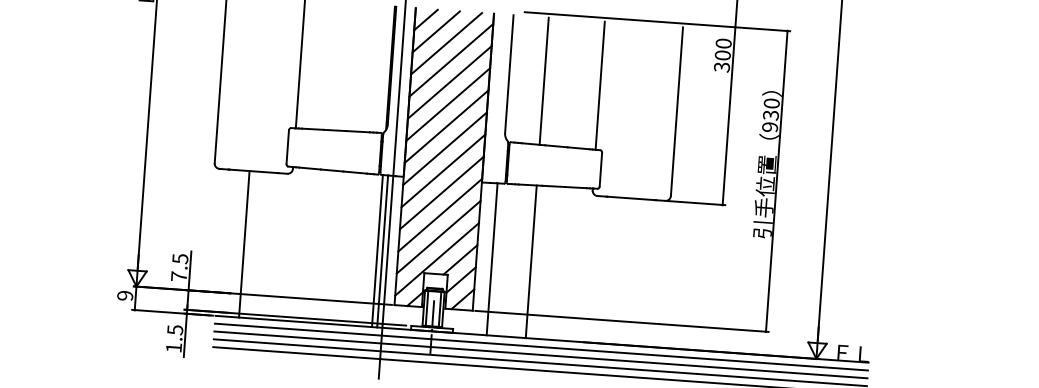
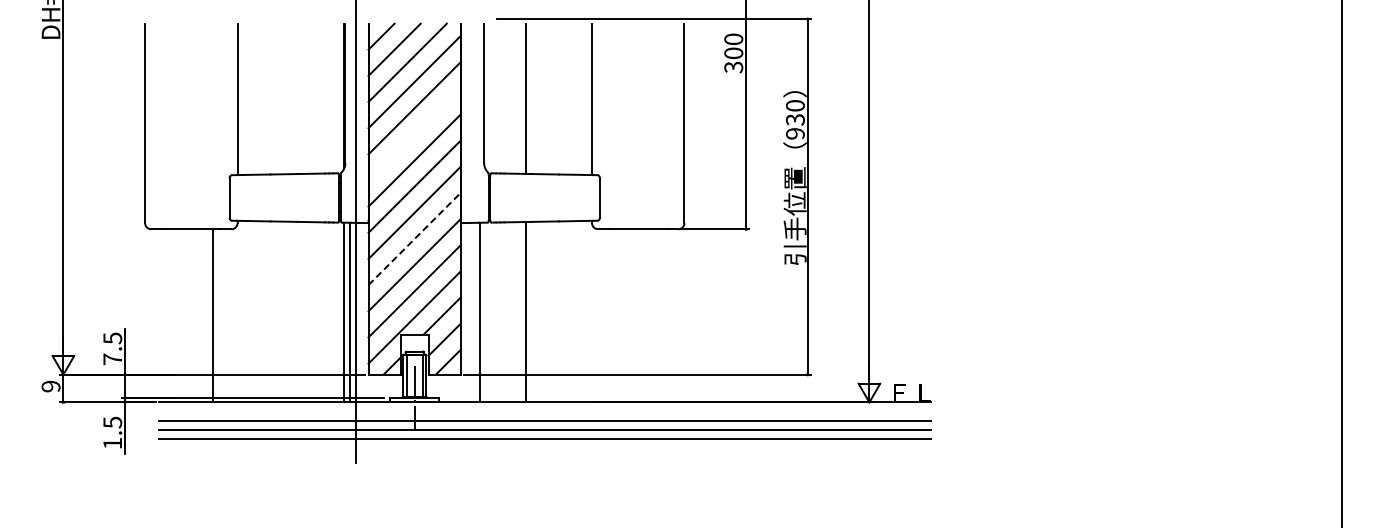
line: (447, 104) -> (414, 134), removed
line: (442, 192) -> (415, 238), solid -> dashed
line: (244, 243) -> (212, 315), moved
line: (541, 346) -> (544, 411), removed

